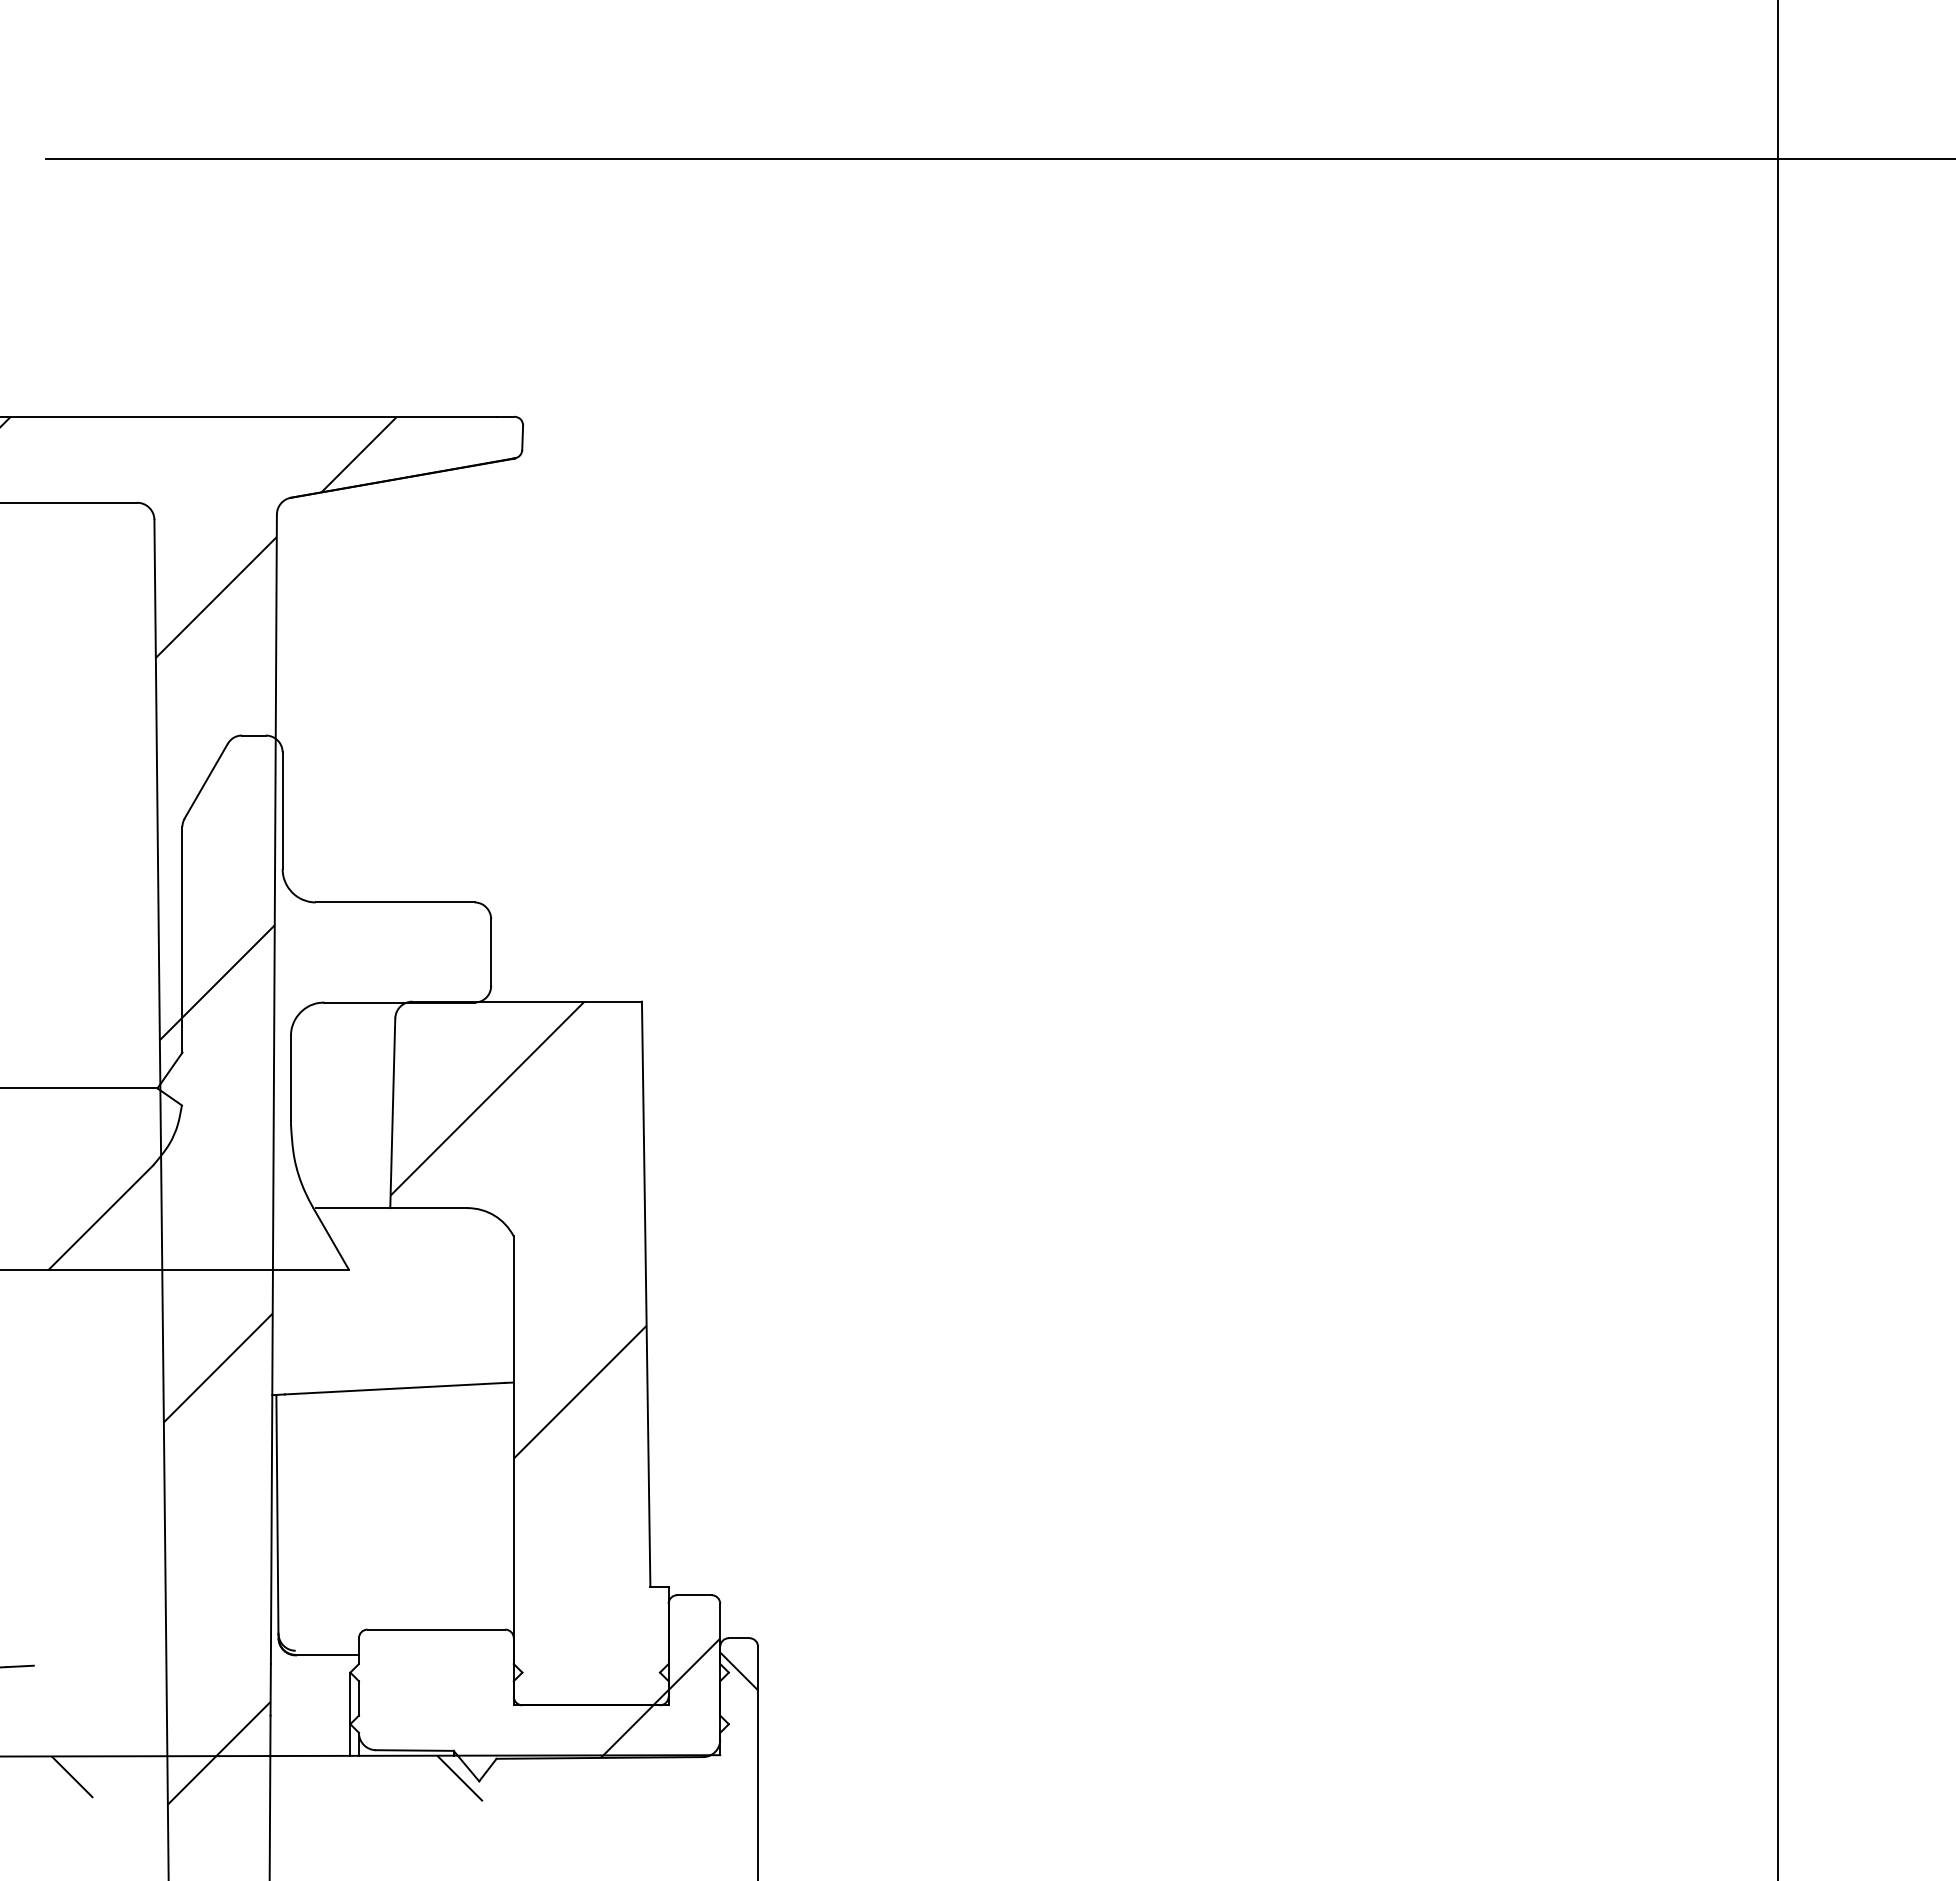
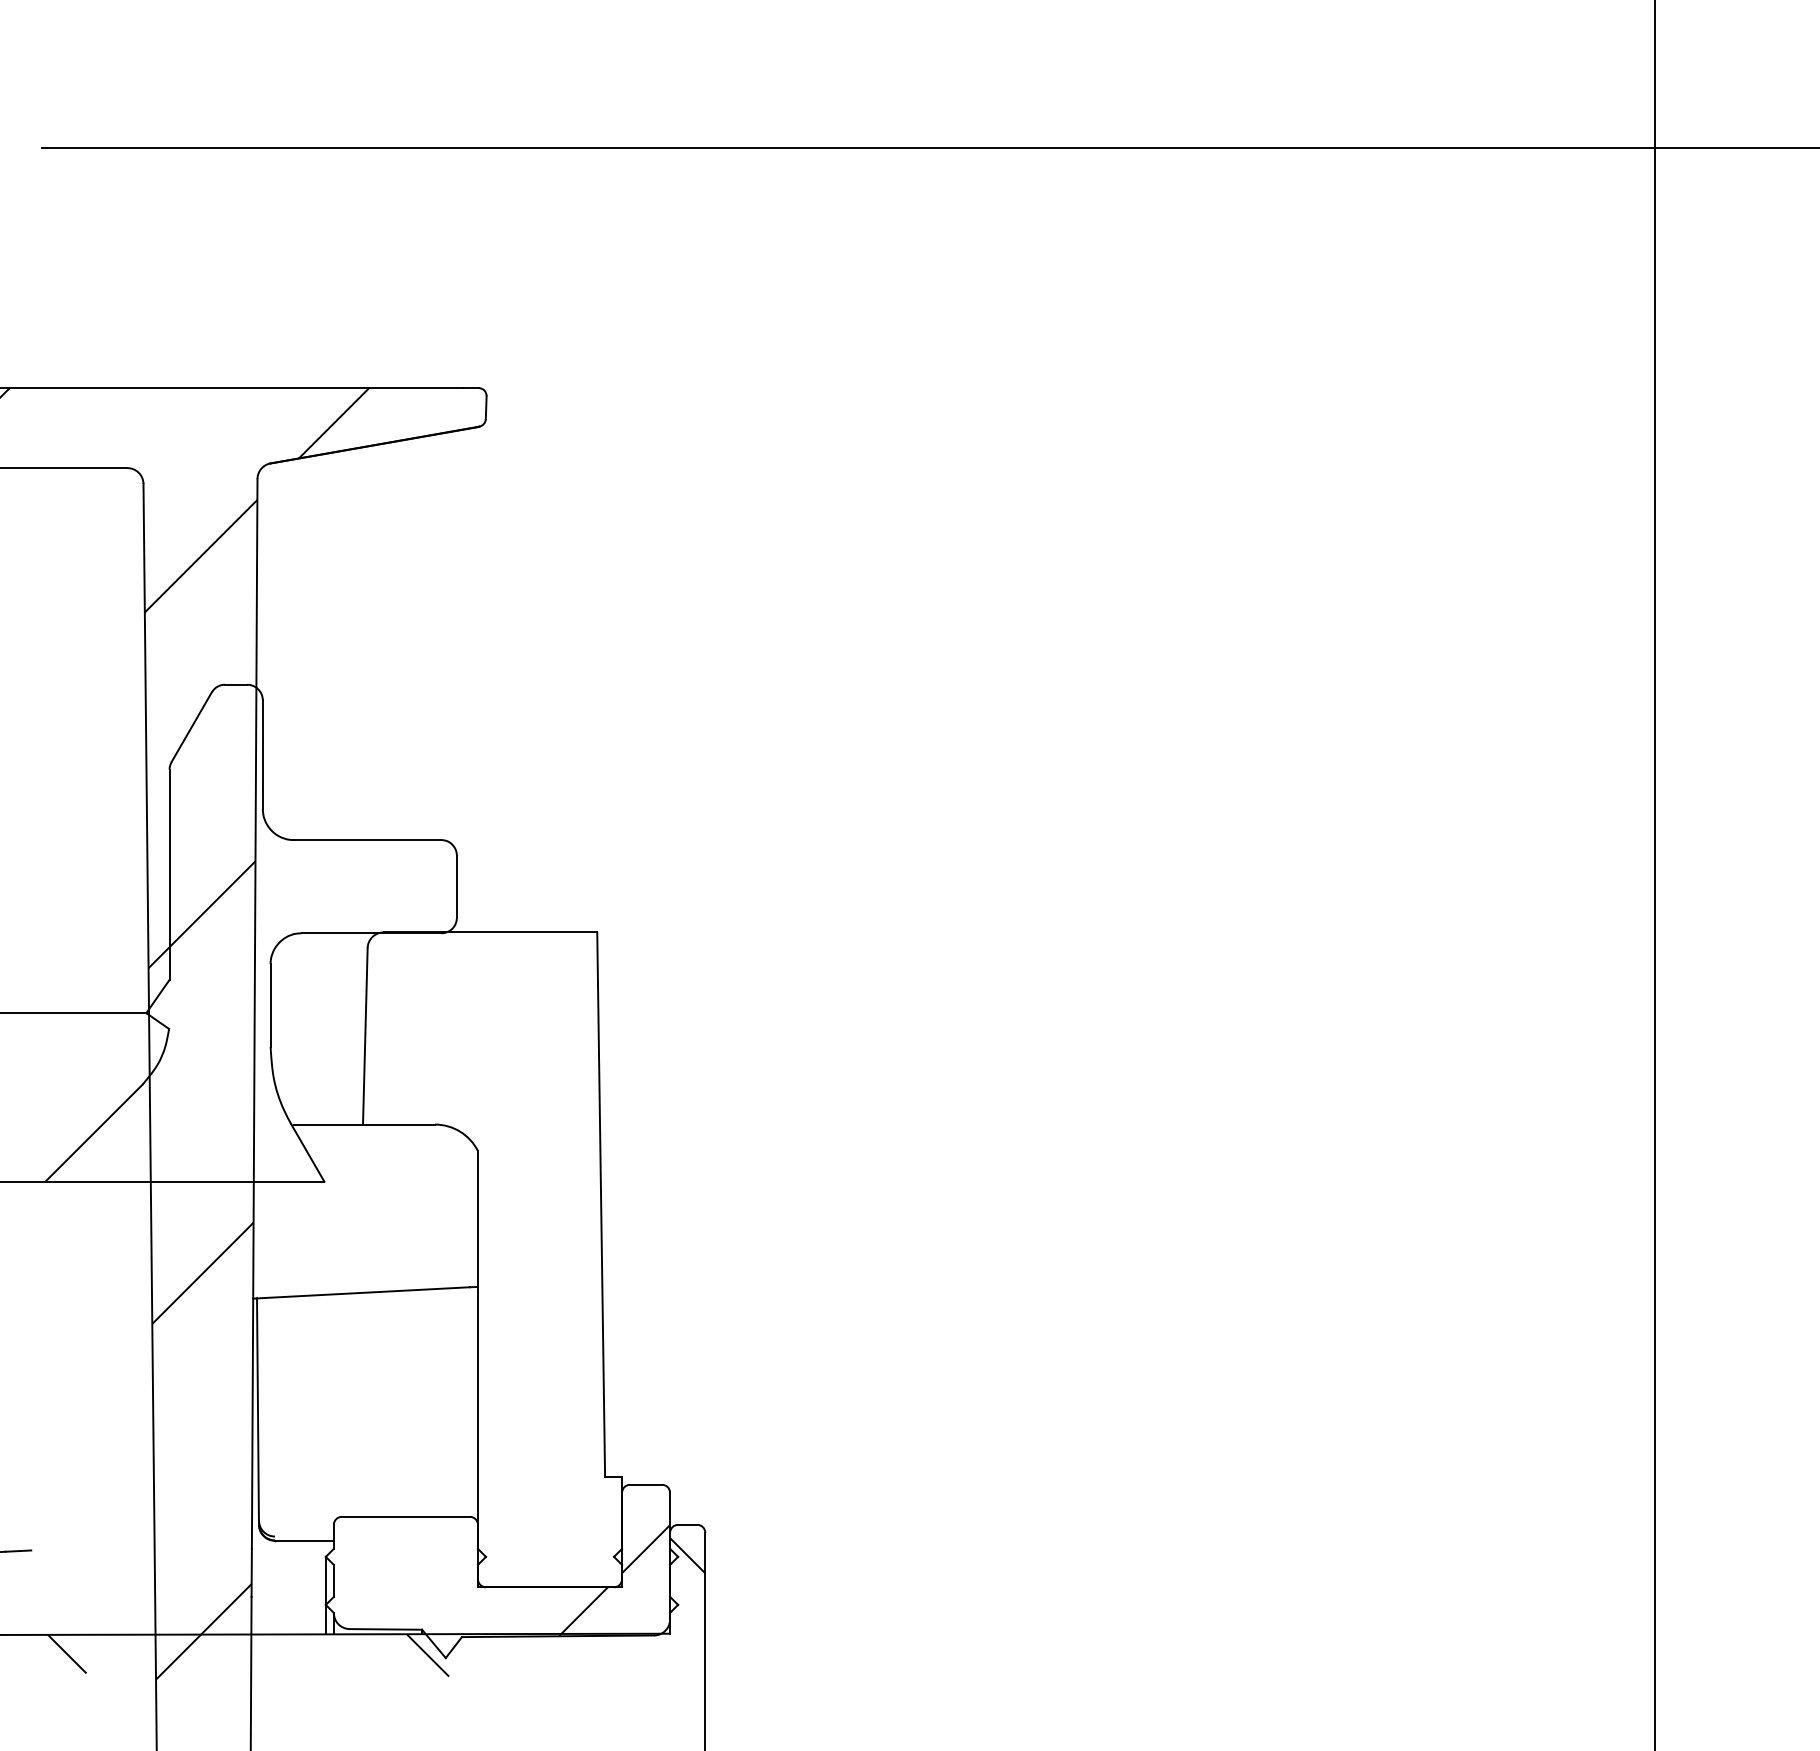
hatch: (529, 1353) -> (492, 1259), removed

